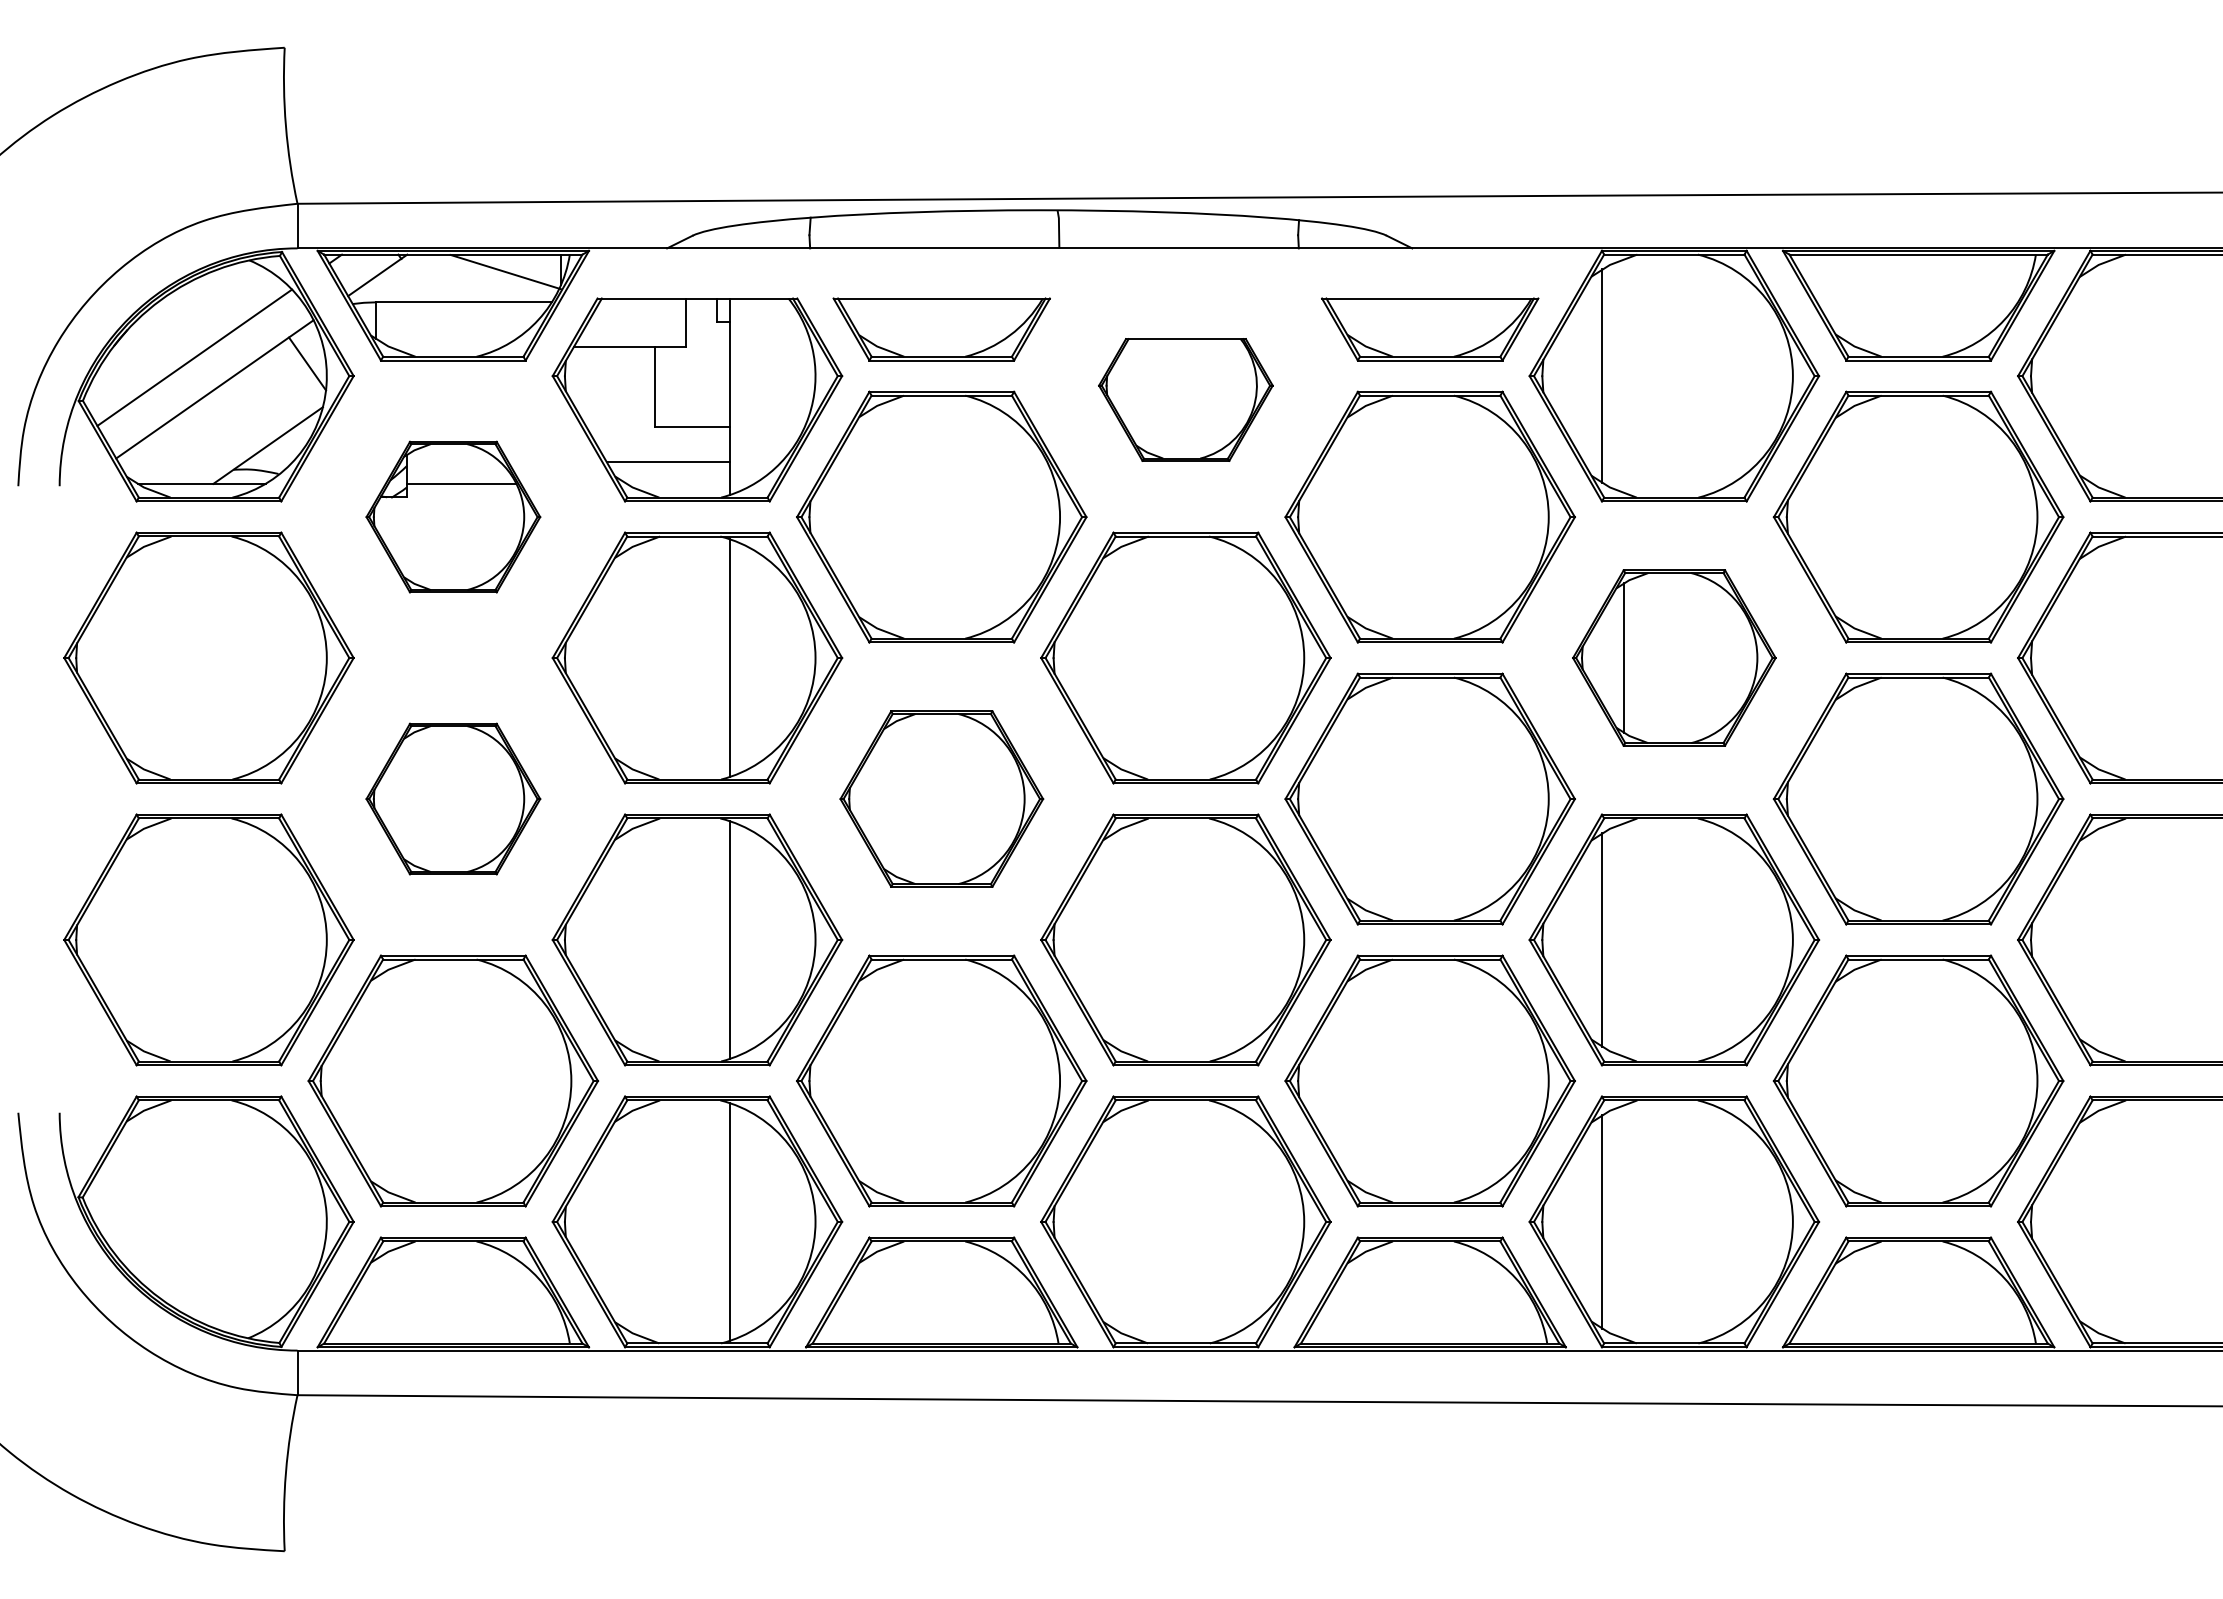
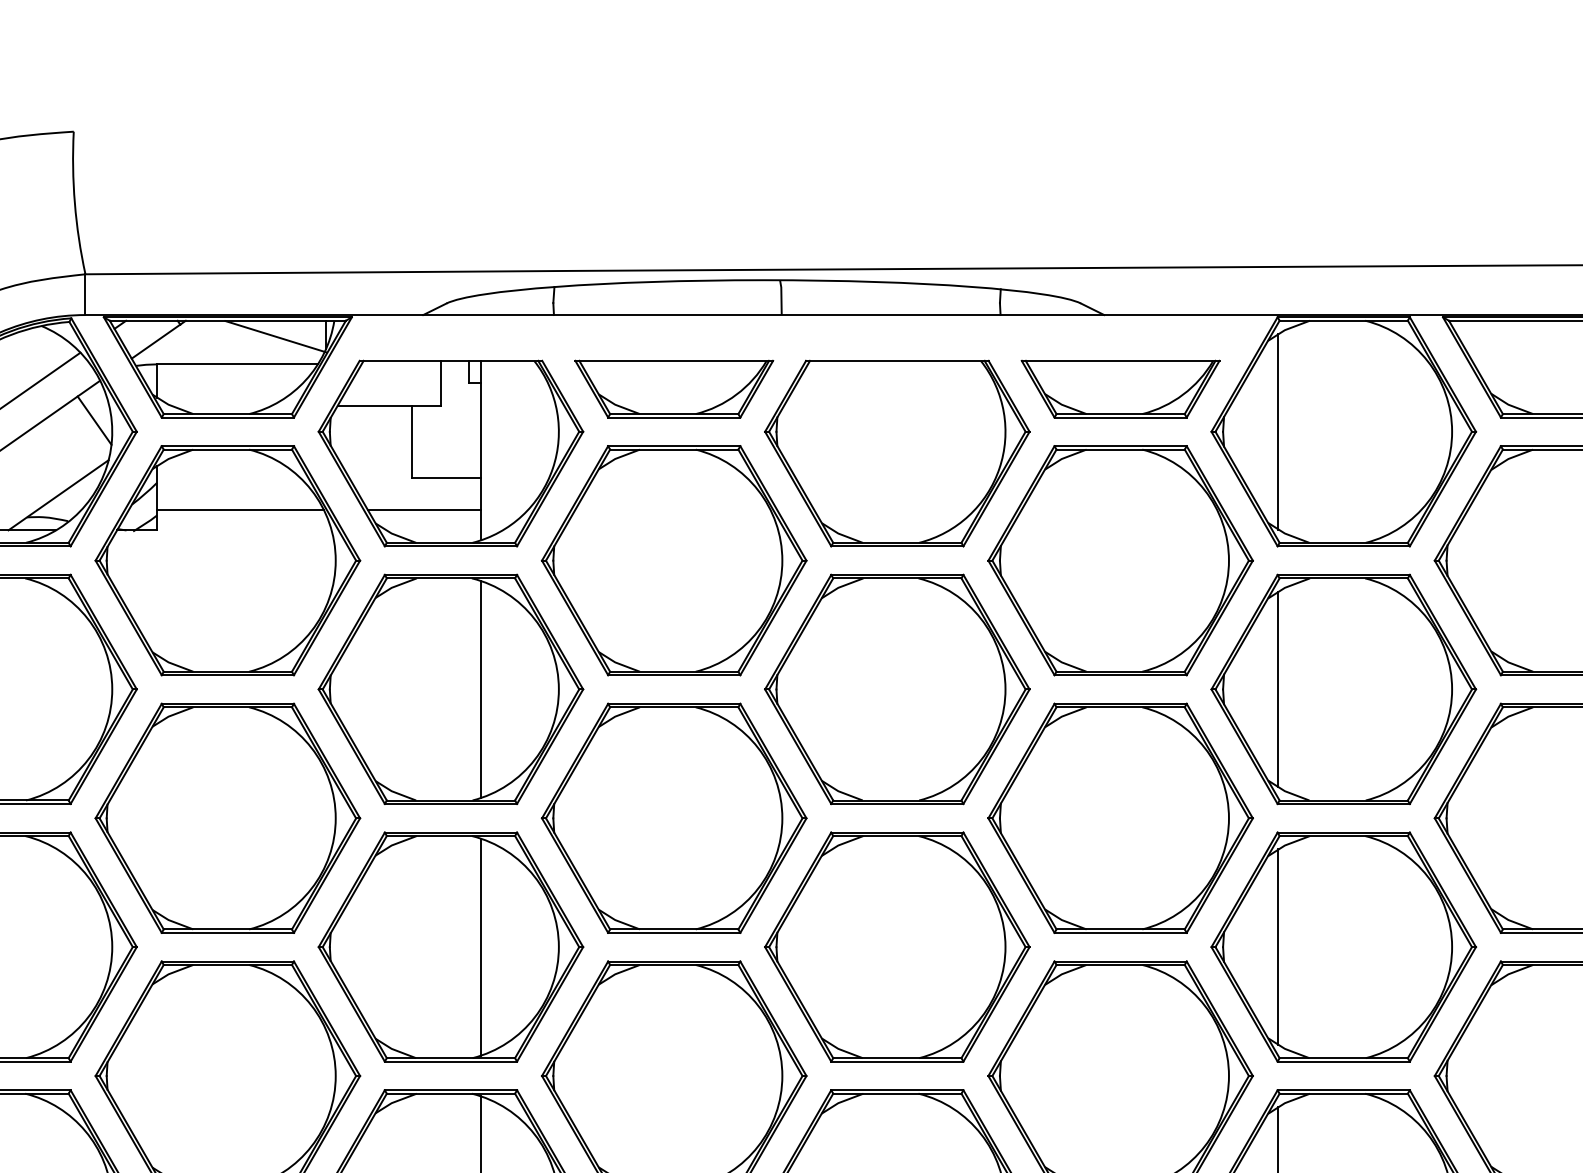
part: (1185, 399) -> (897, 453), size x1.67
part: (453, 516) -> (228, 560), size x1.67
part: (1674, 657) -> (1343, 688), size x1.43
part: (453, 798) -> (228, 817), size x1.67
part: (941, 798) -> (674, 817), size x1.43

